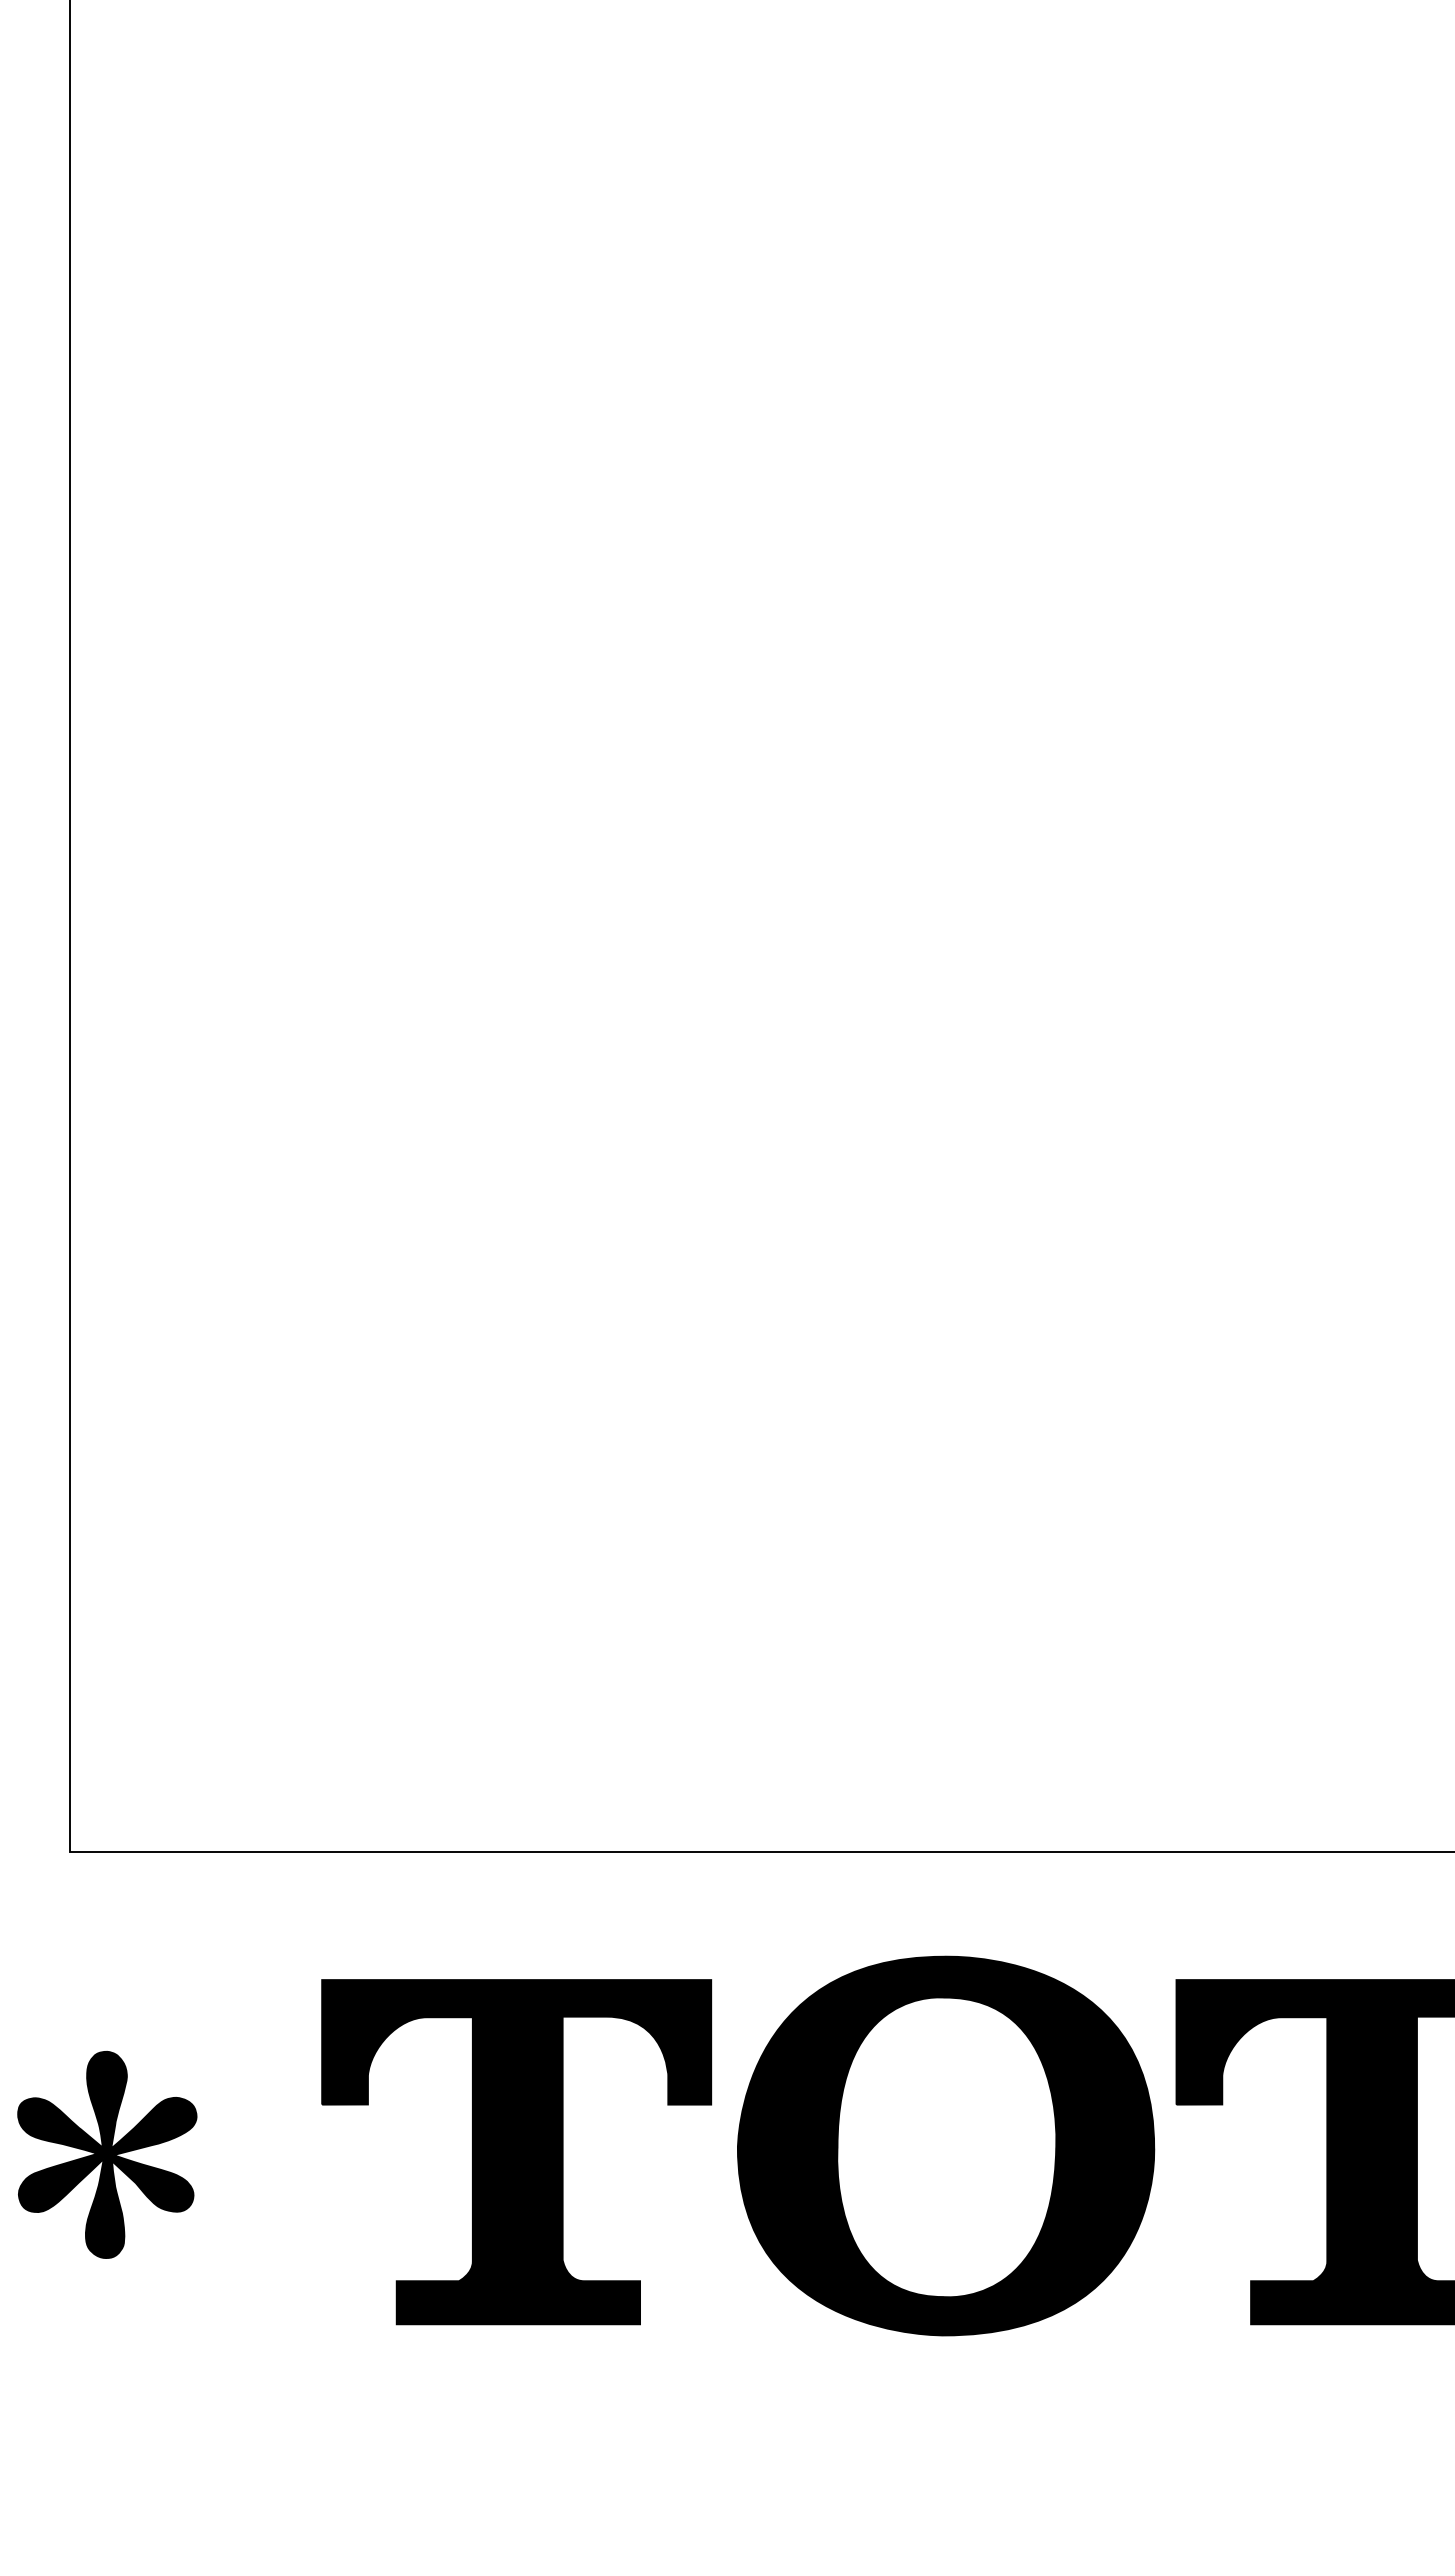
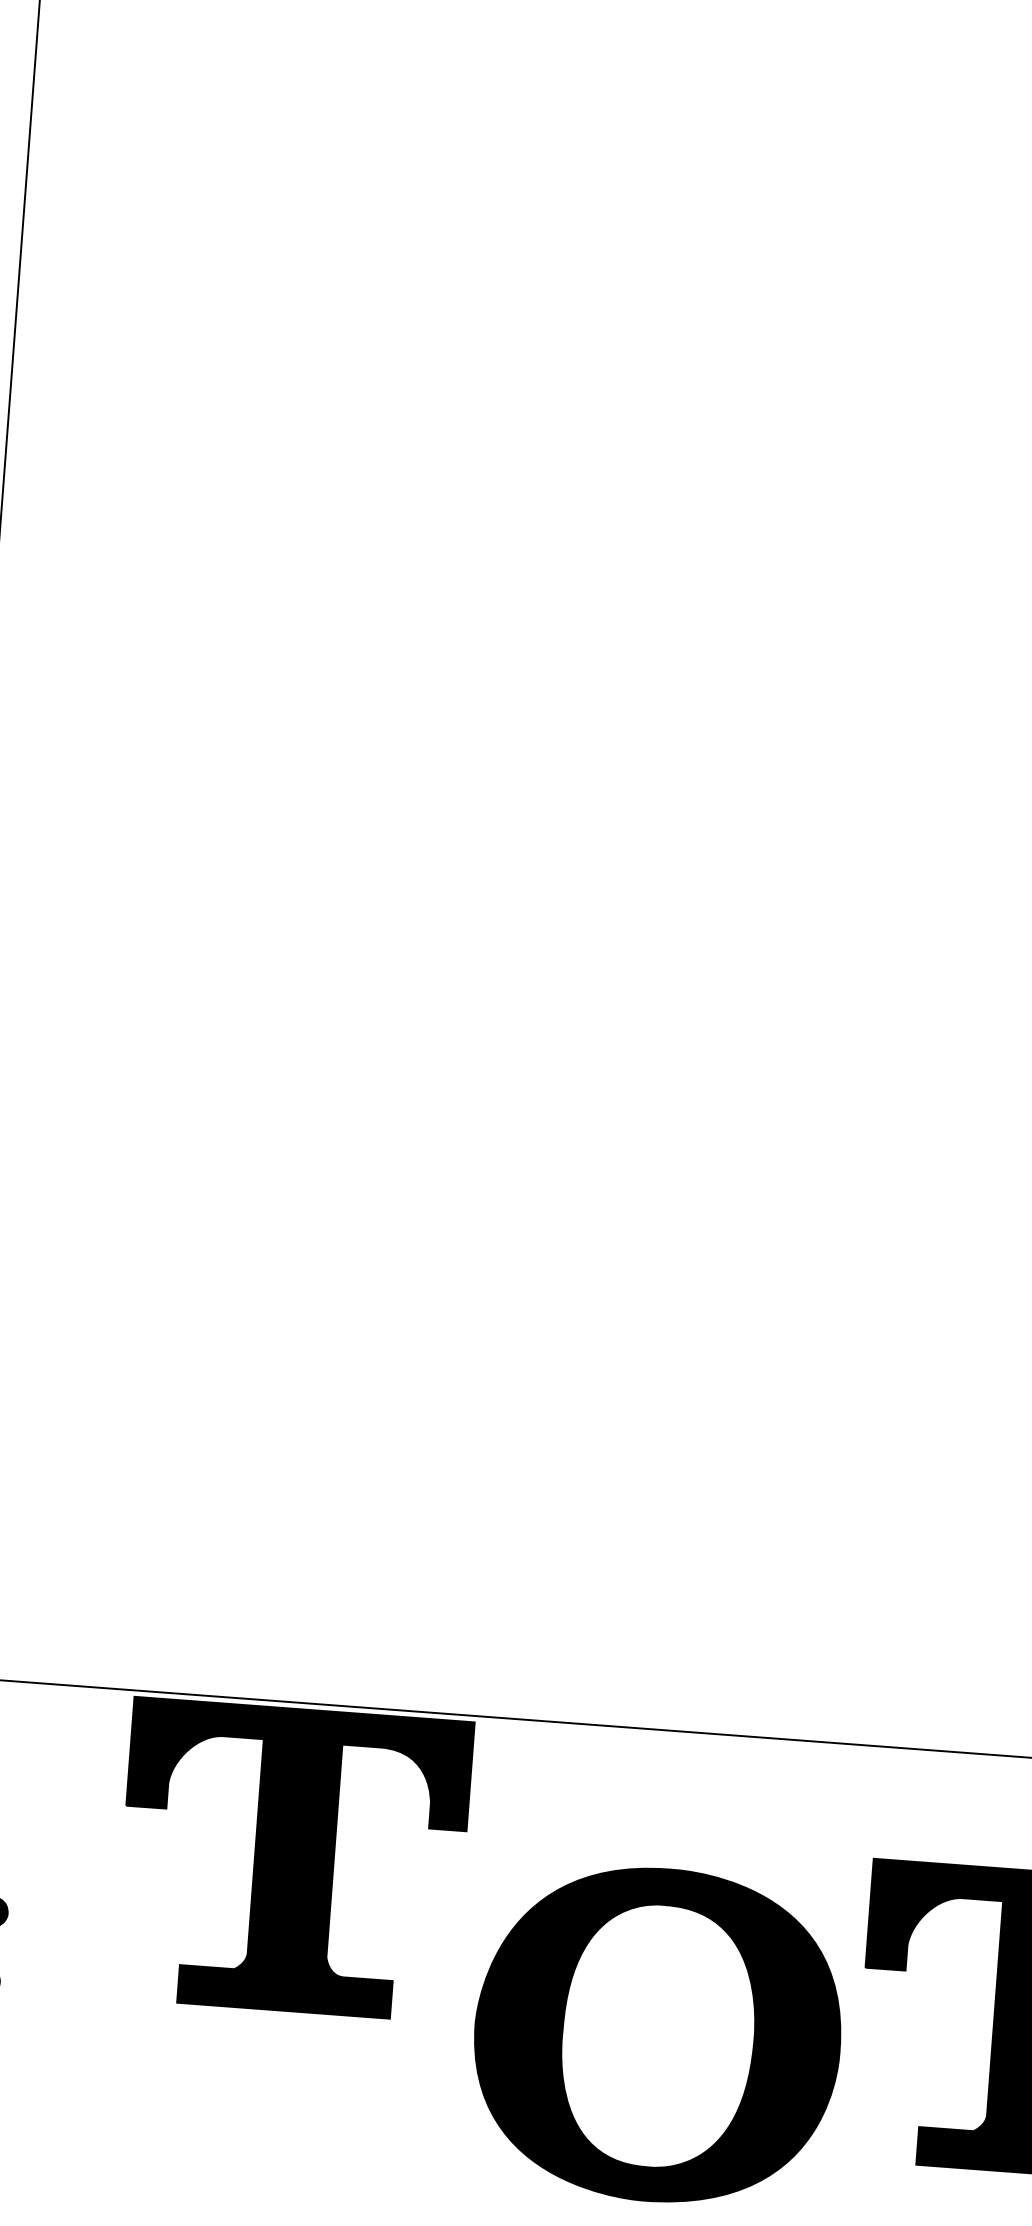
part: (946, 2145) -> (658, 2034), moved
part: (516, 2152) -> (293, 1860), moved

